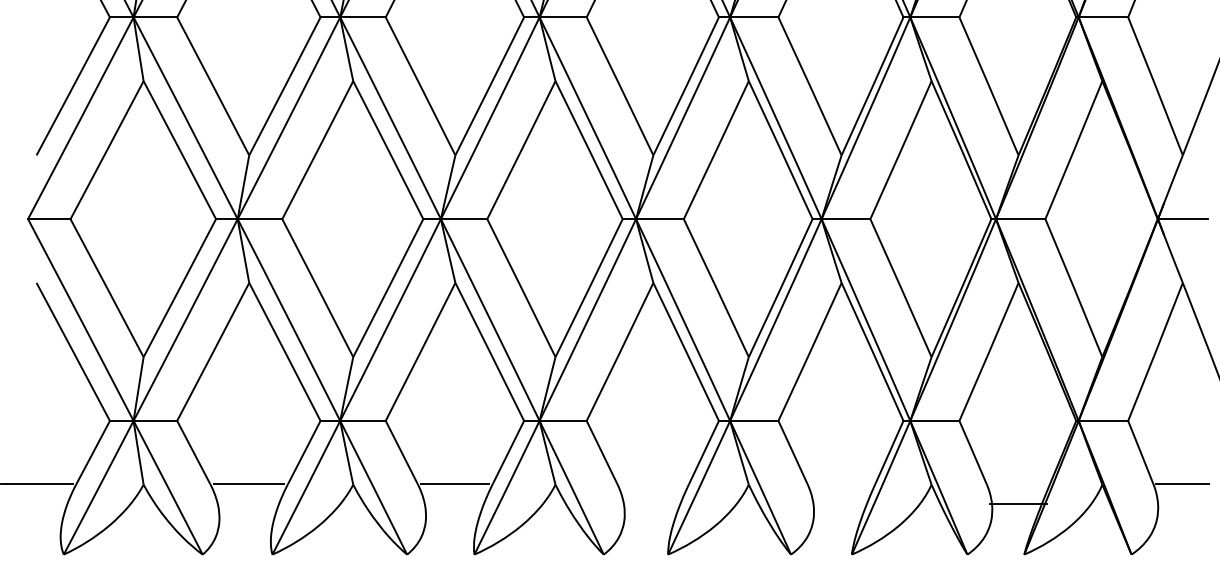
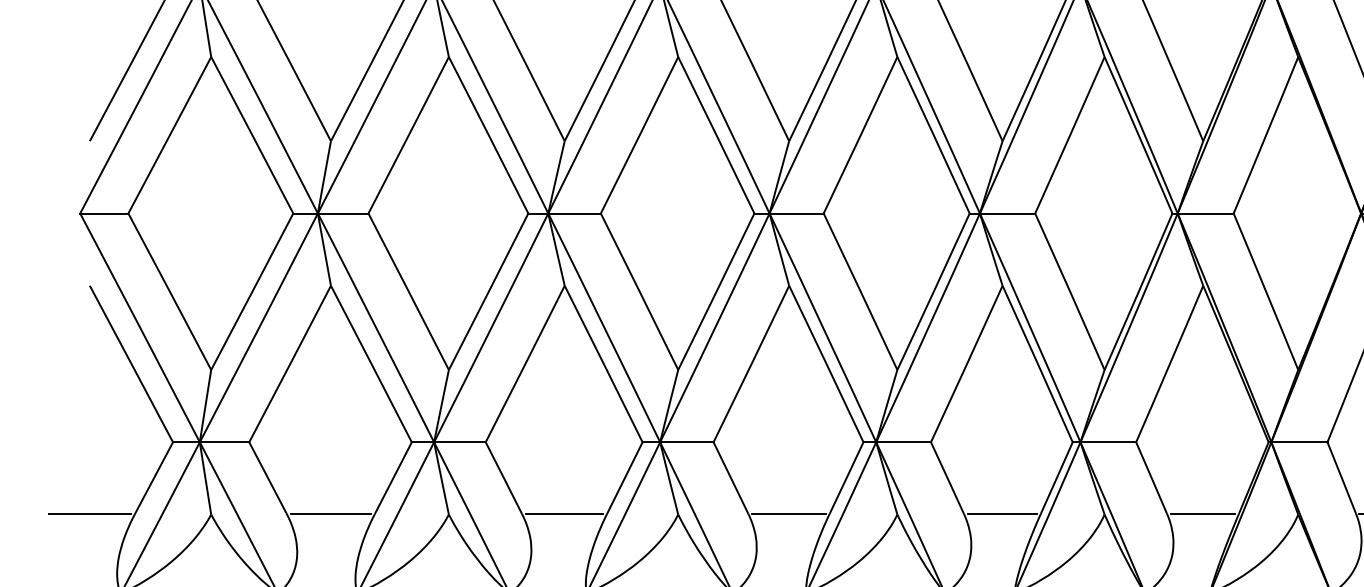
line: (652, 484) -> (788, 514), added
line: (841, 484) -> (1002, 514), added
line: (1017, 504) -> (1202, 514), moved

